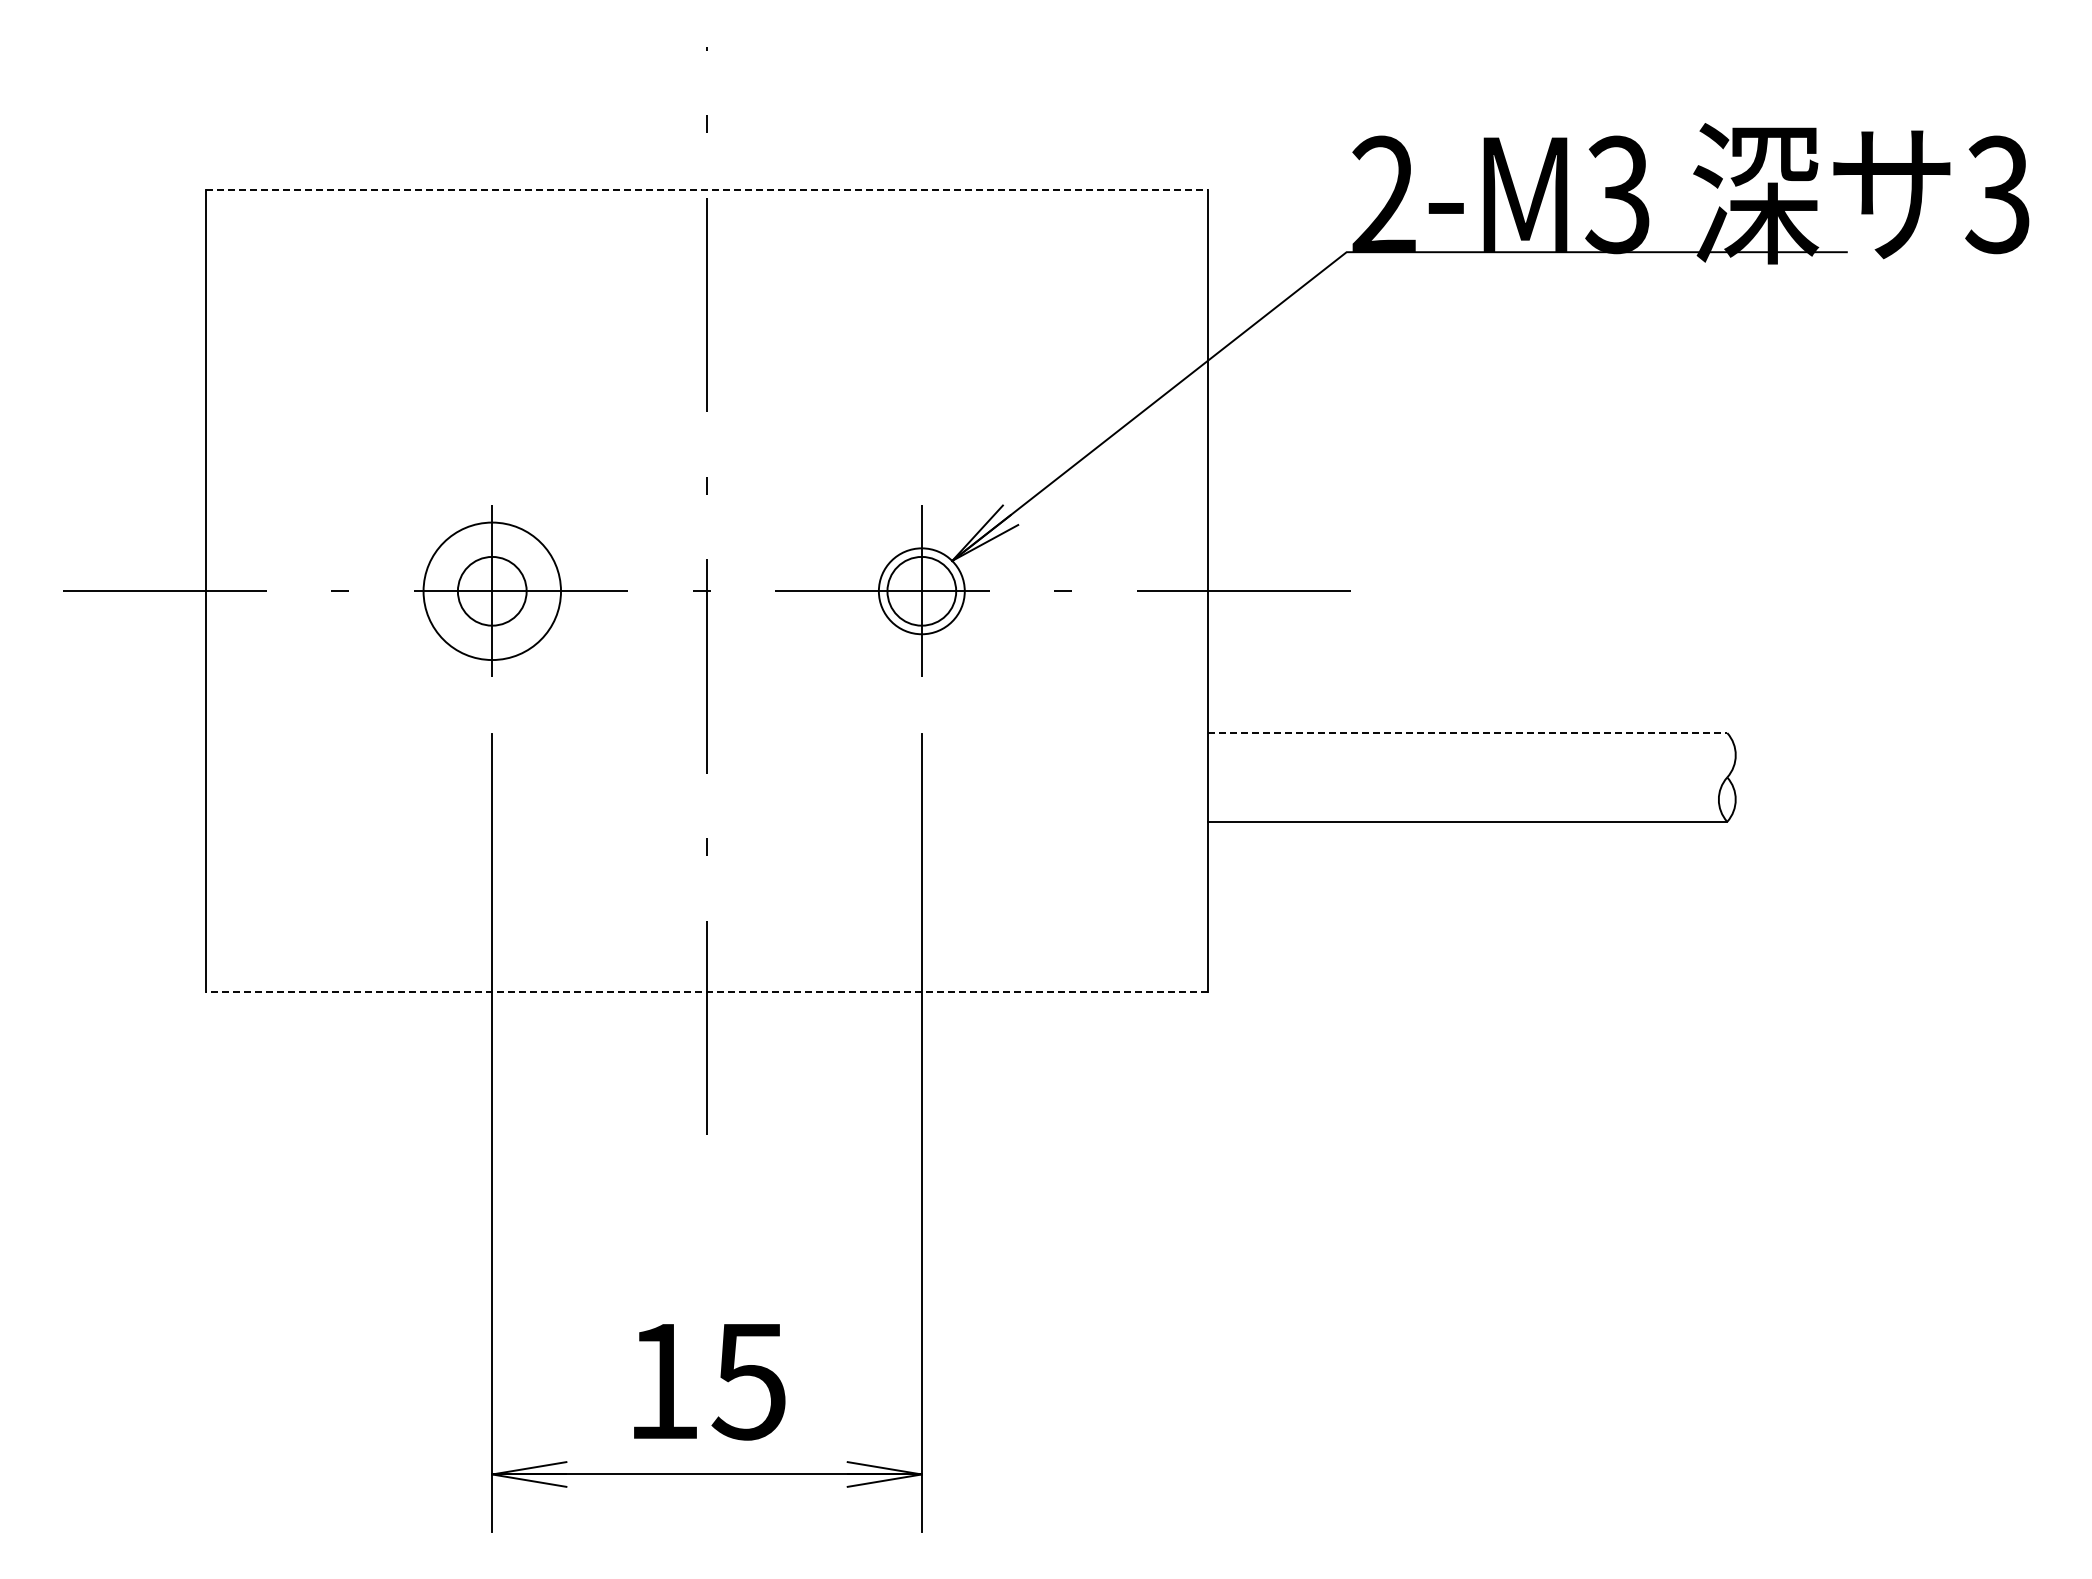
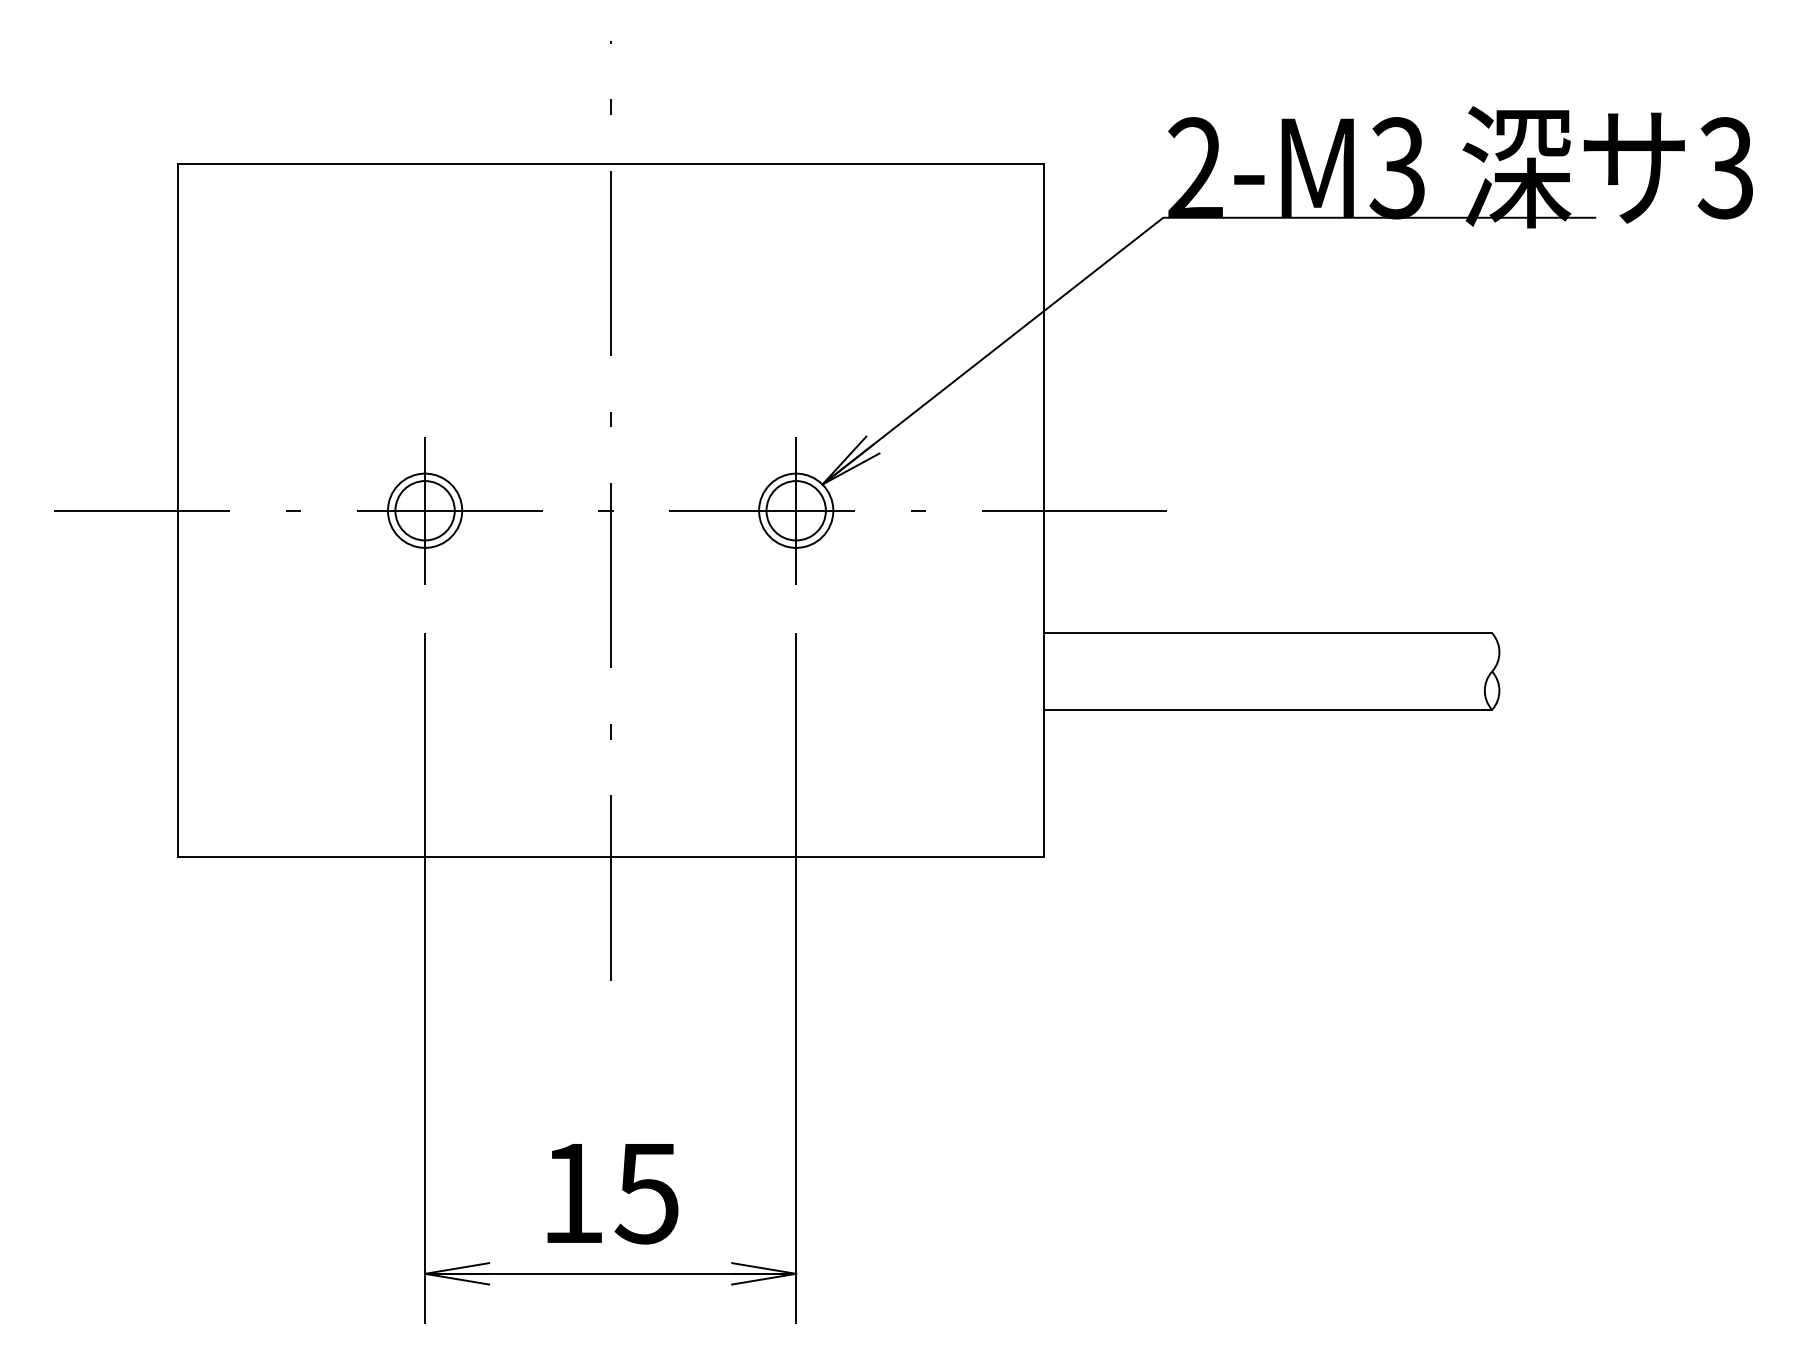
line: (707, 190) -> (611, 164), dashed -> solid
circle: (492, 591) -> (425, 510), size x0.62
line: (1467, 733) -> (1267, 633), dashed -> solid
line: (706, 992) -> (610, 857), dashed -> solid

